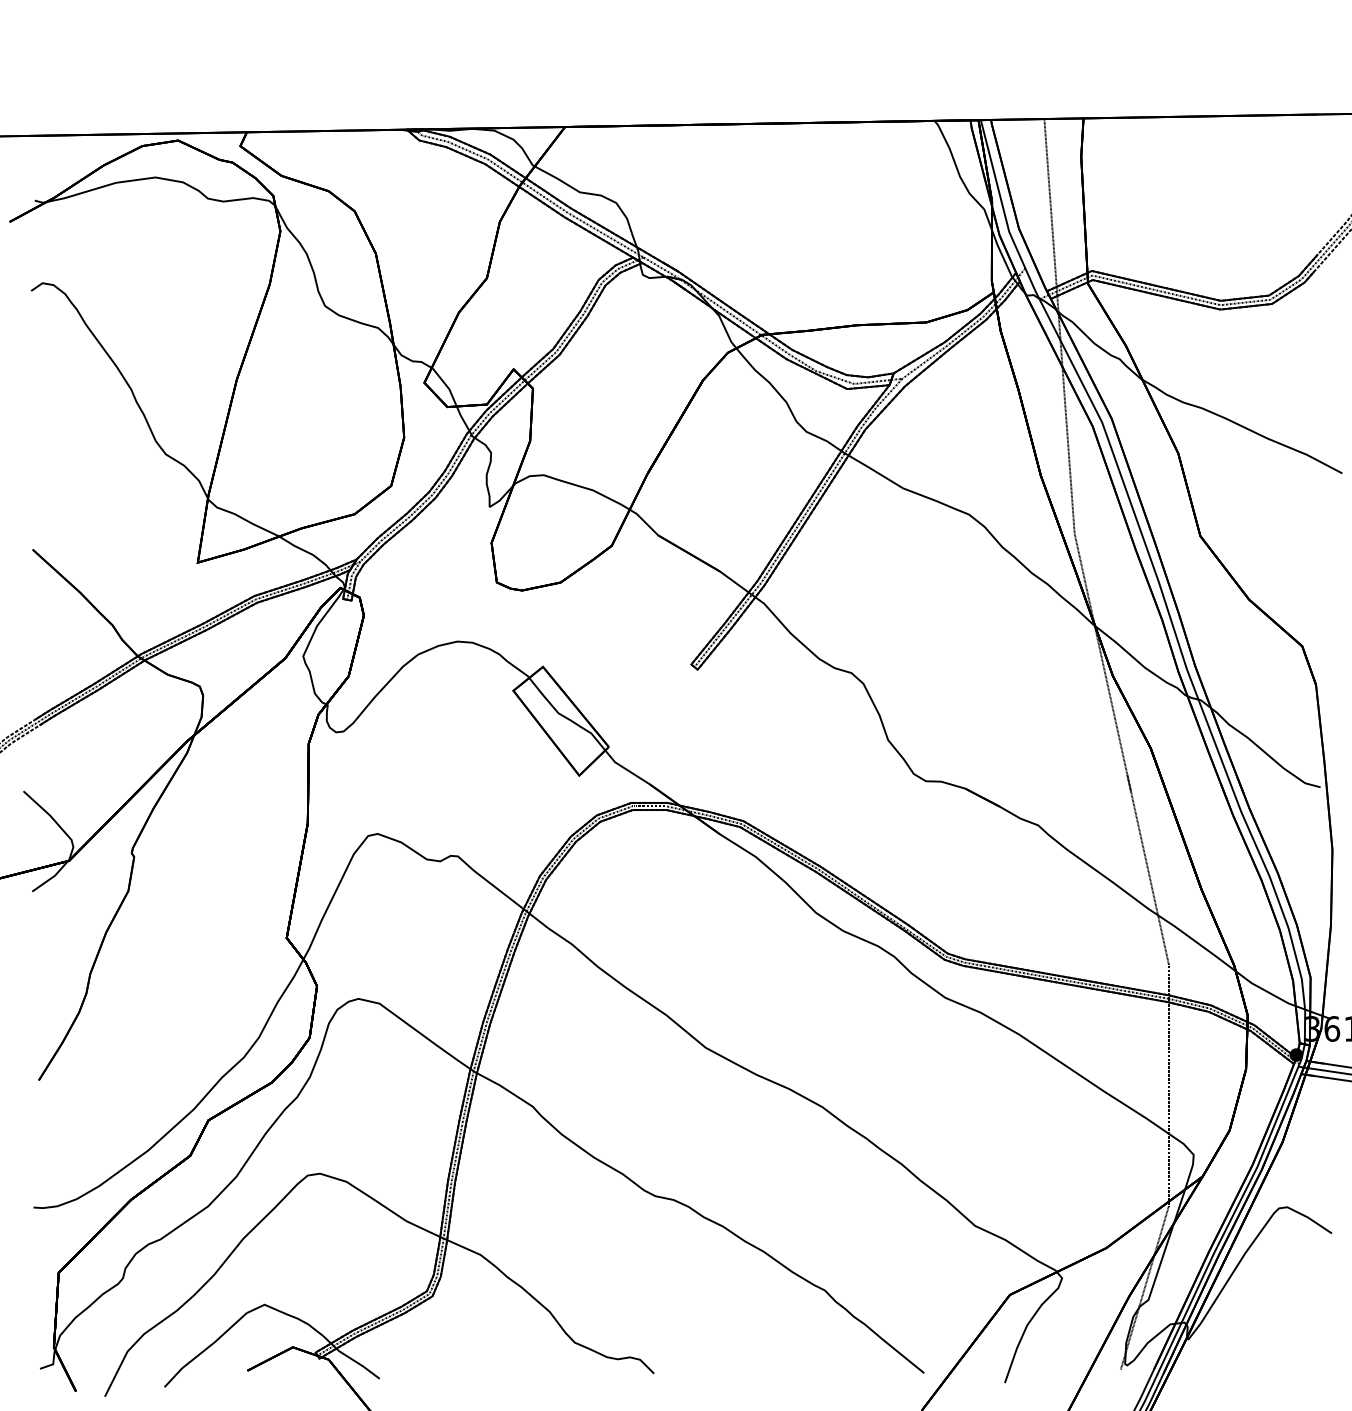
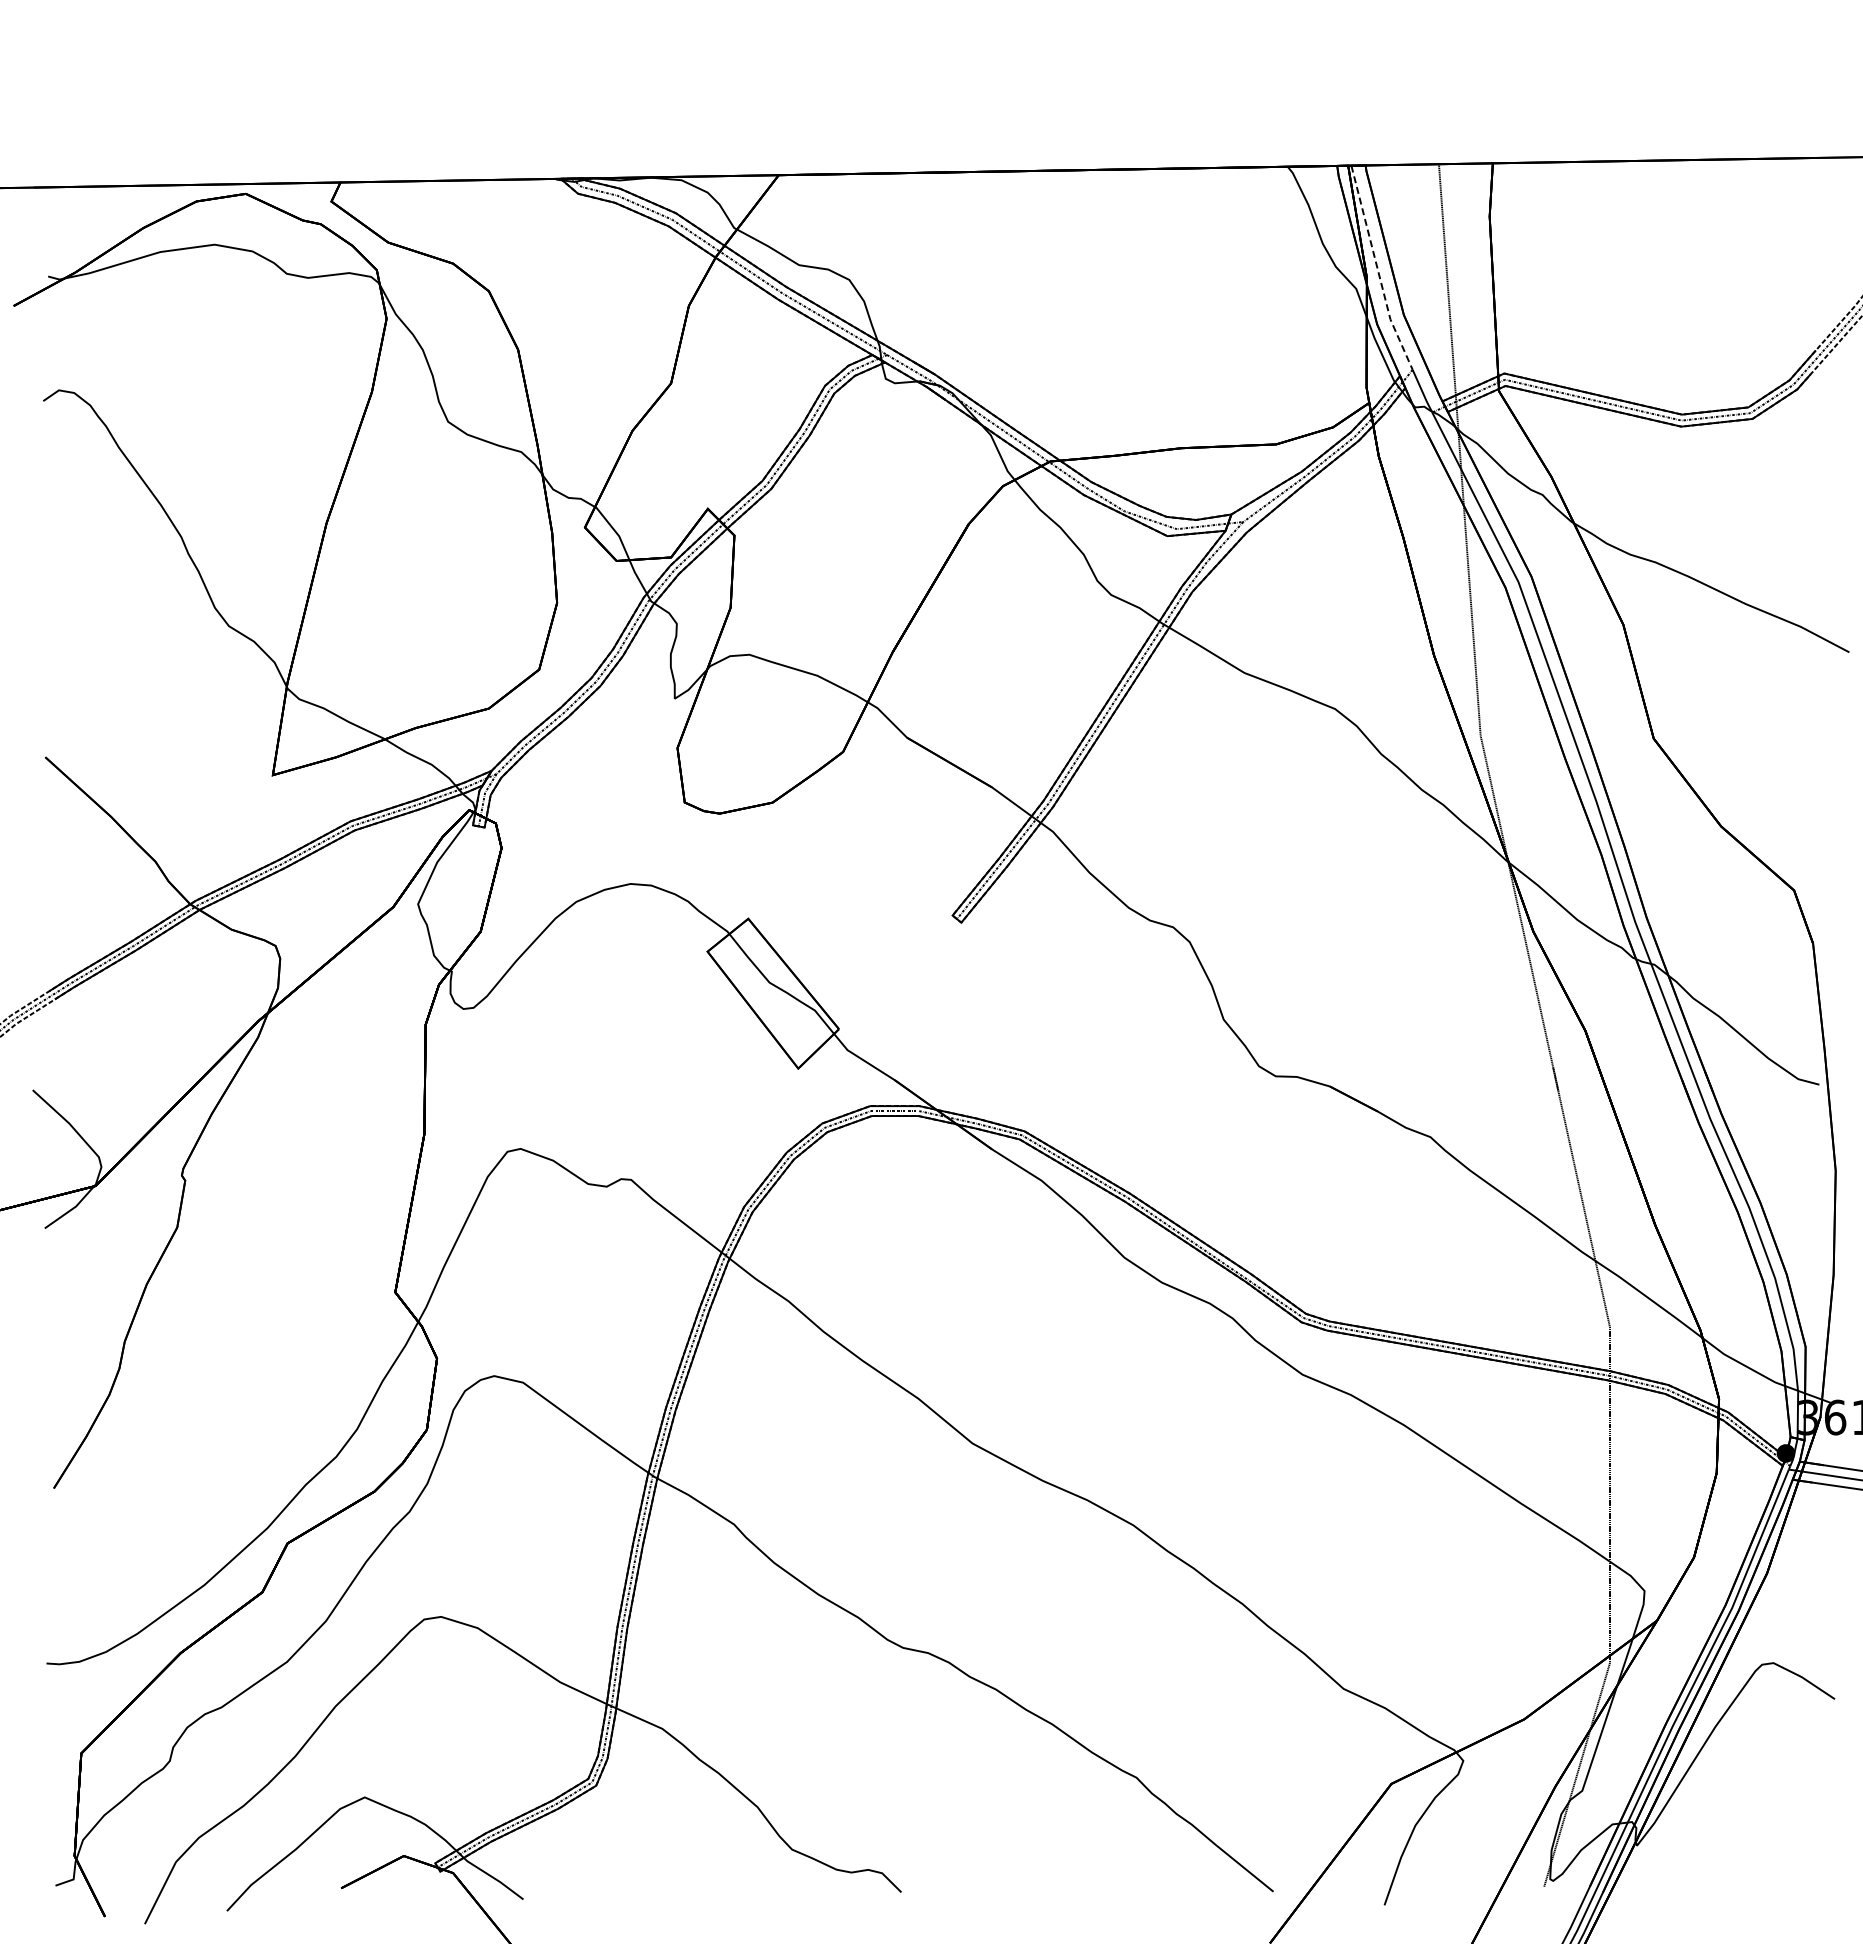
line: (999, 195) -> (1377, 269), solid -> dashed

